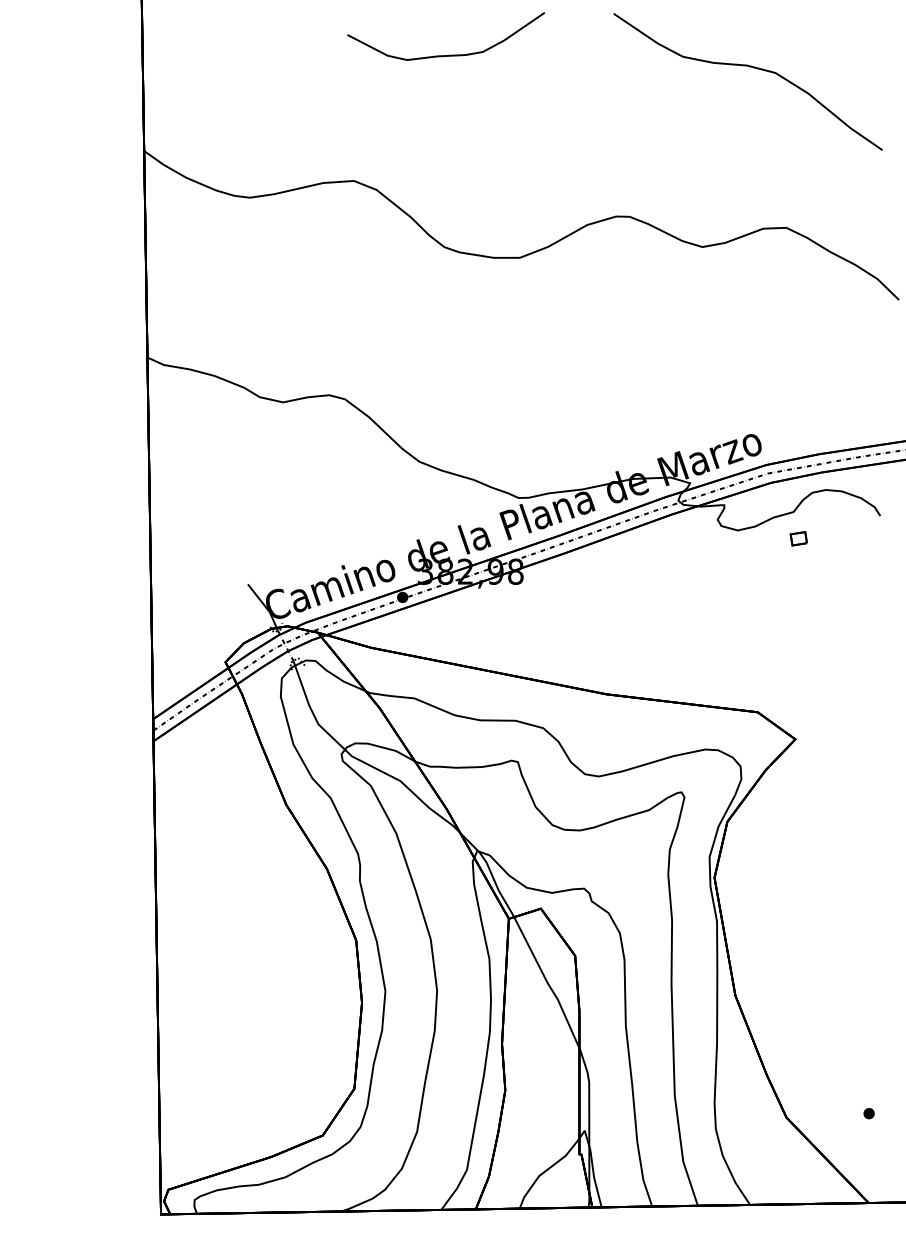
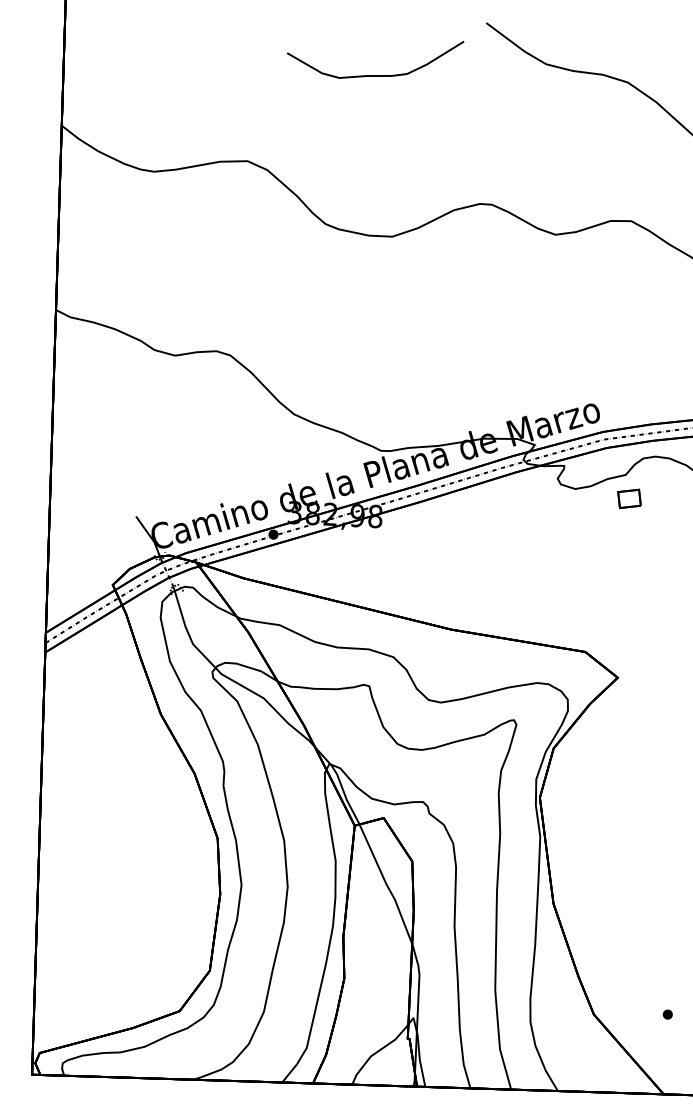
curve: (449, 54) -> (377, 74), moved
part: (798, 538) -> (629, 498), size x1.6

